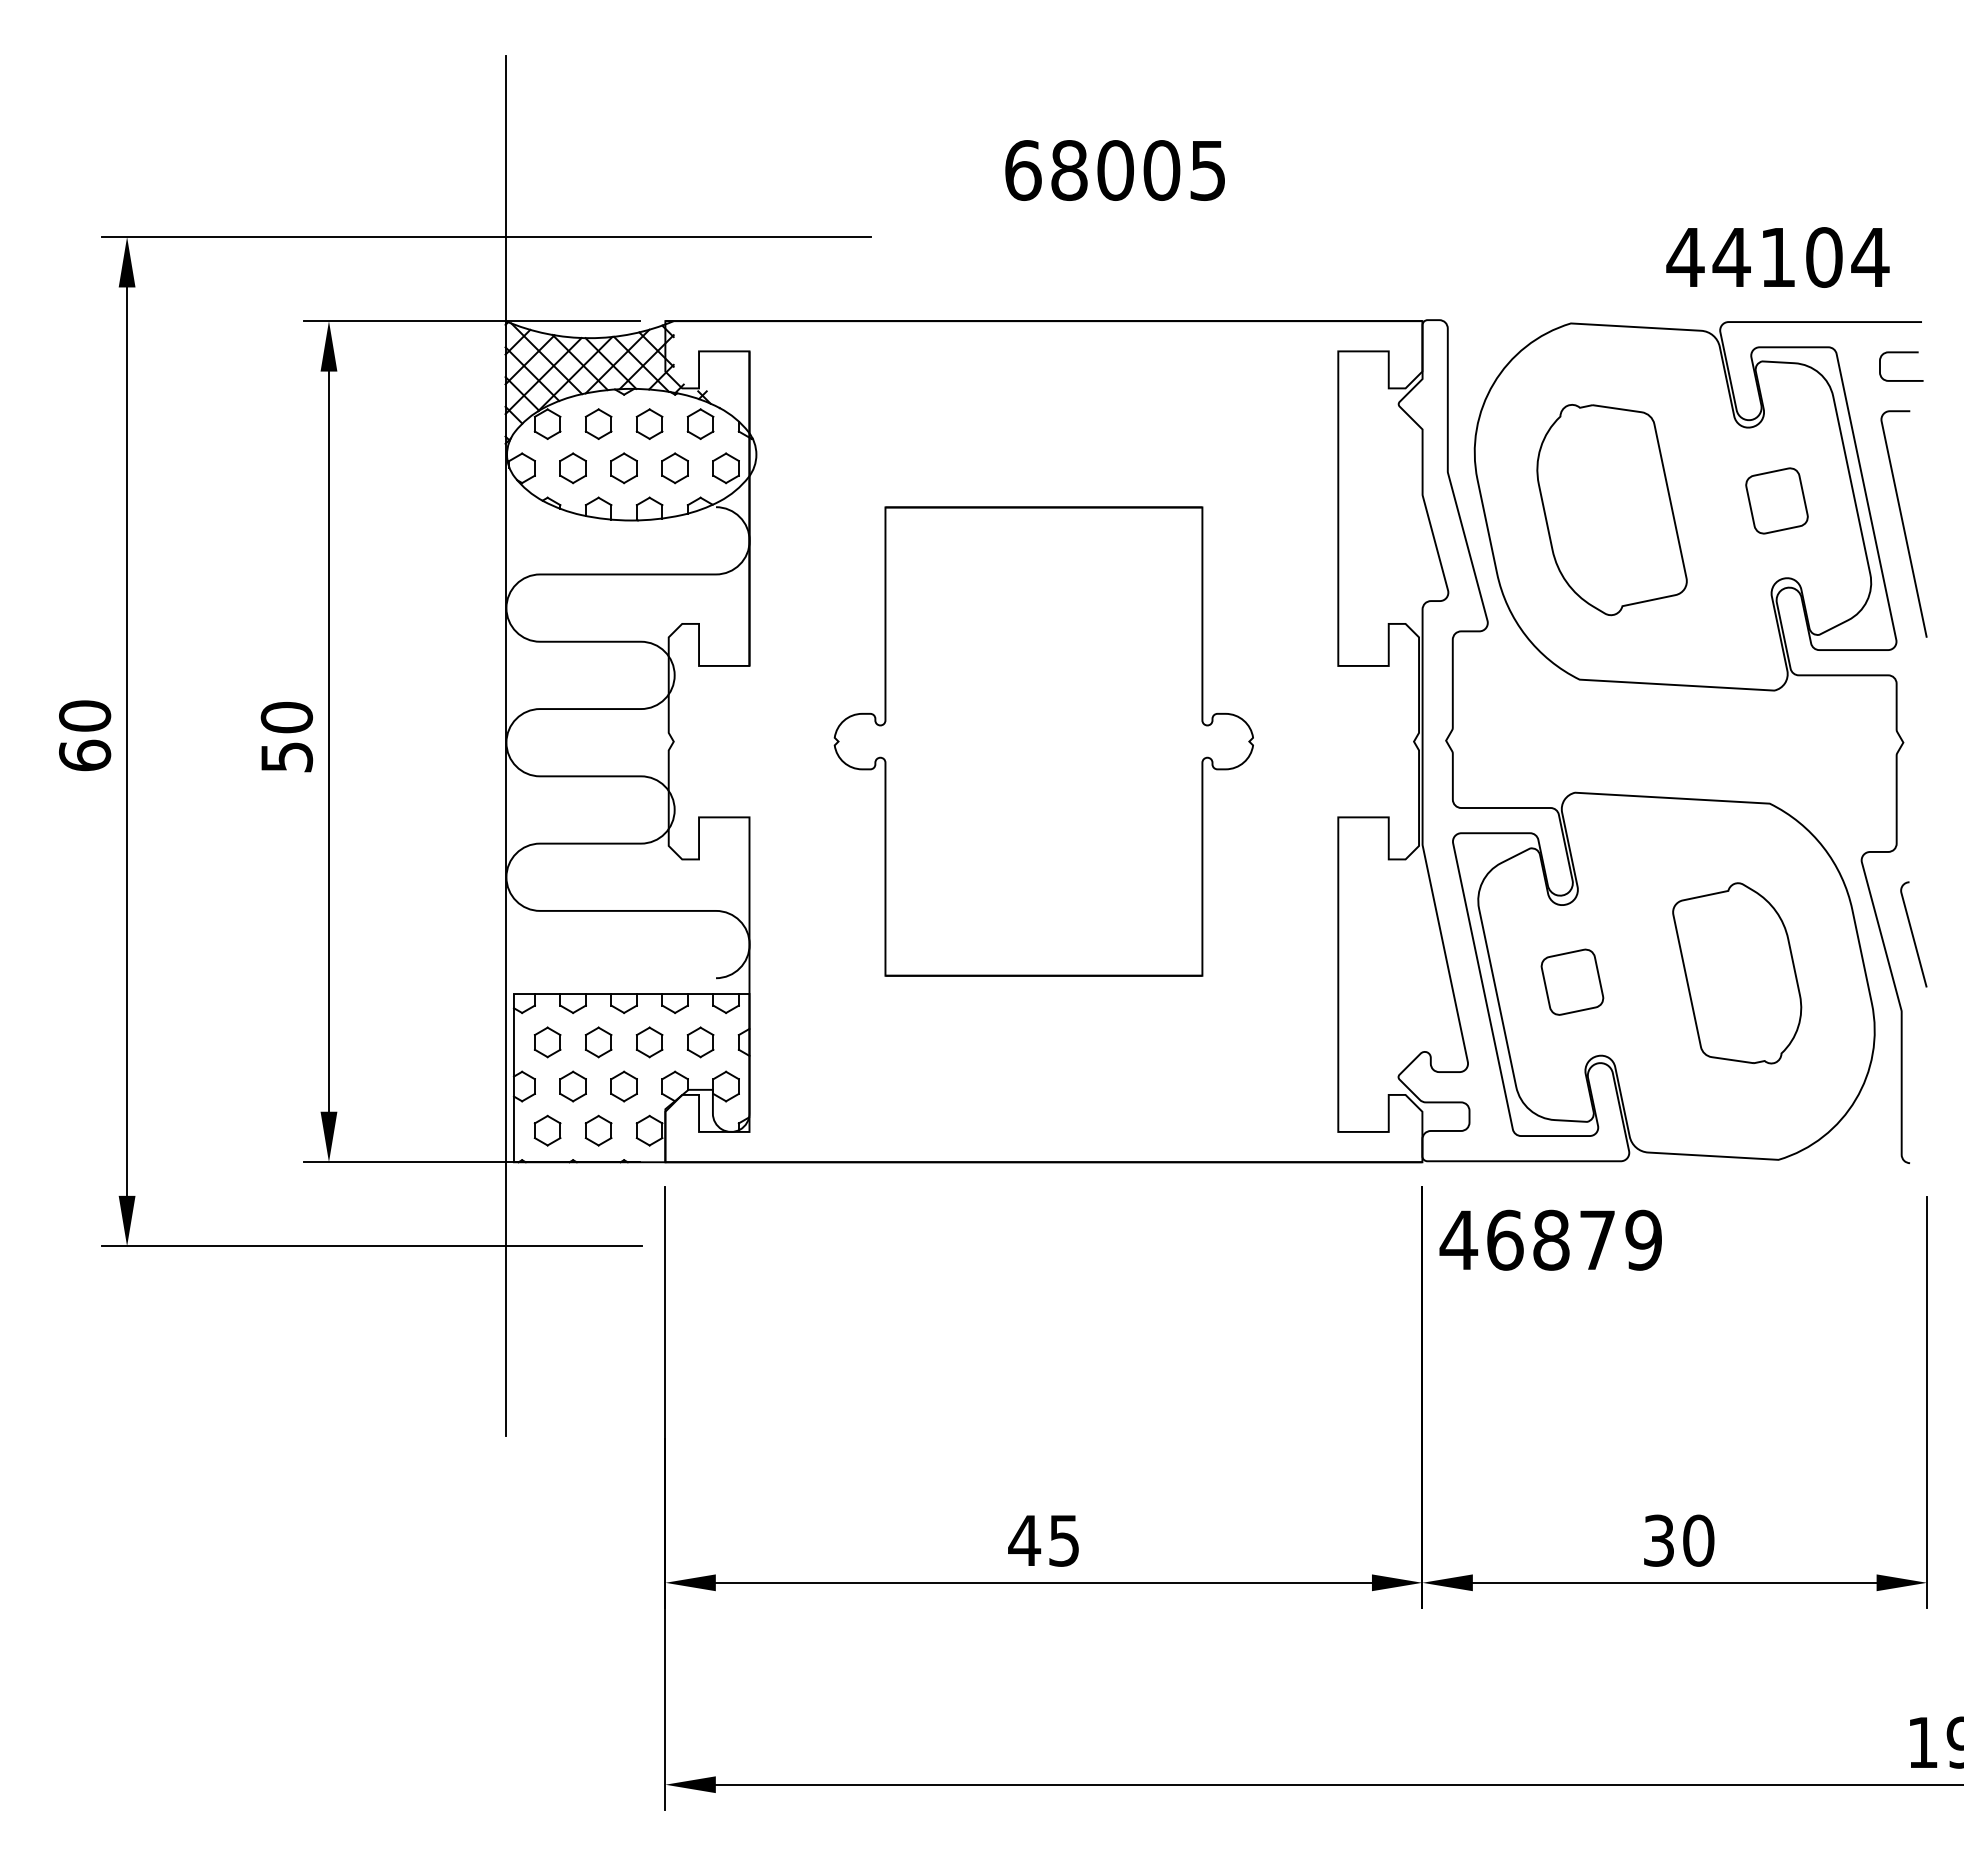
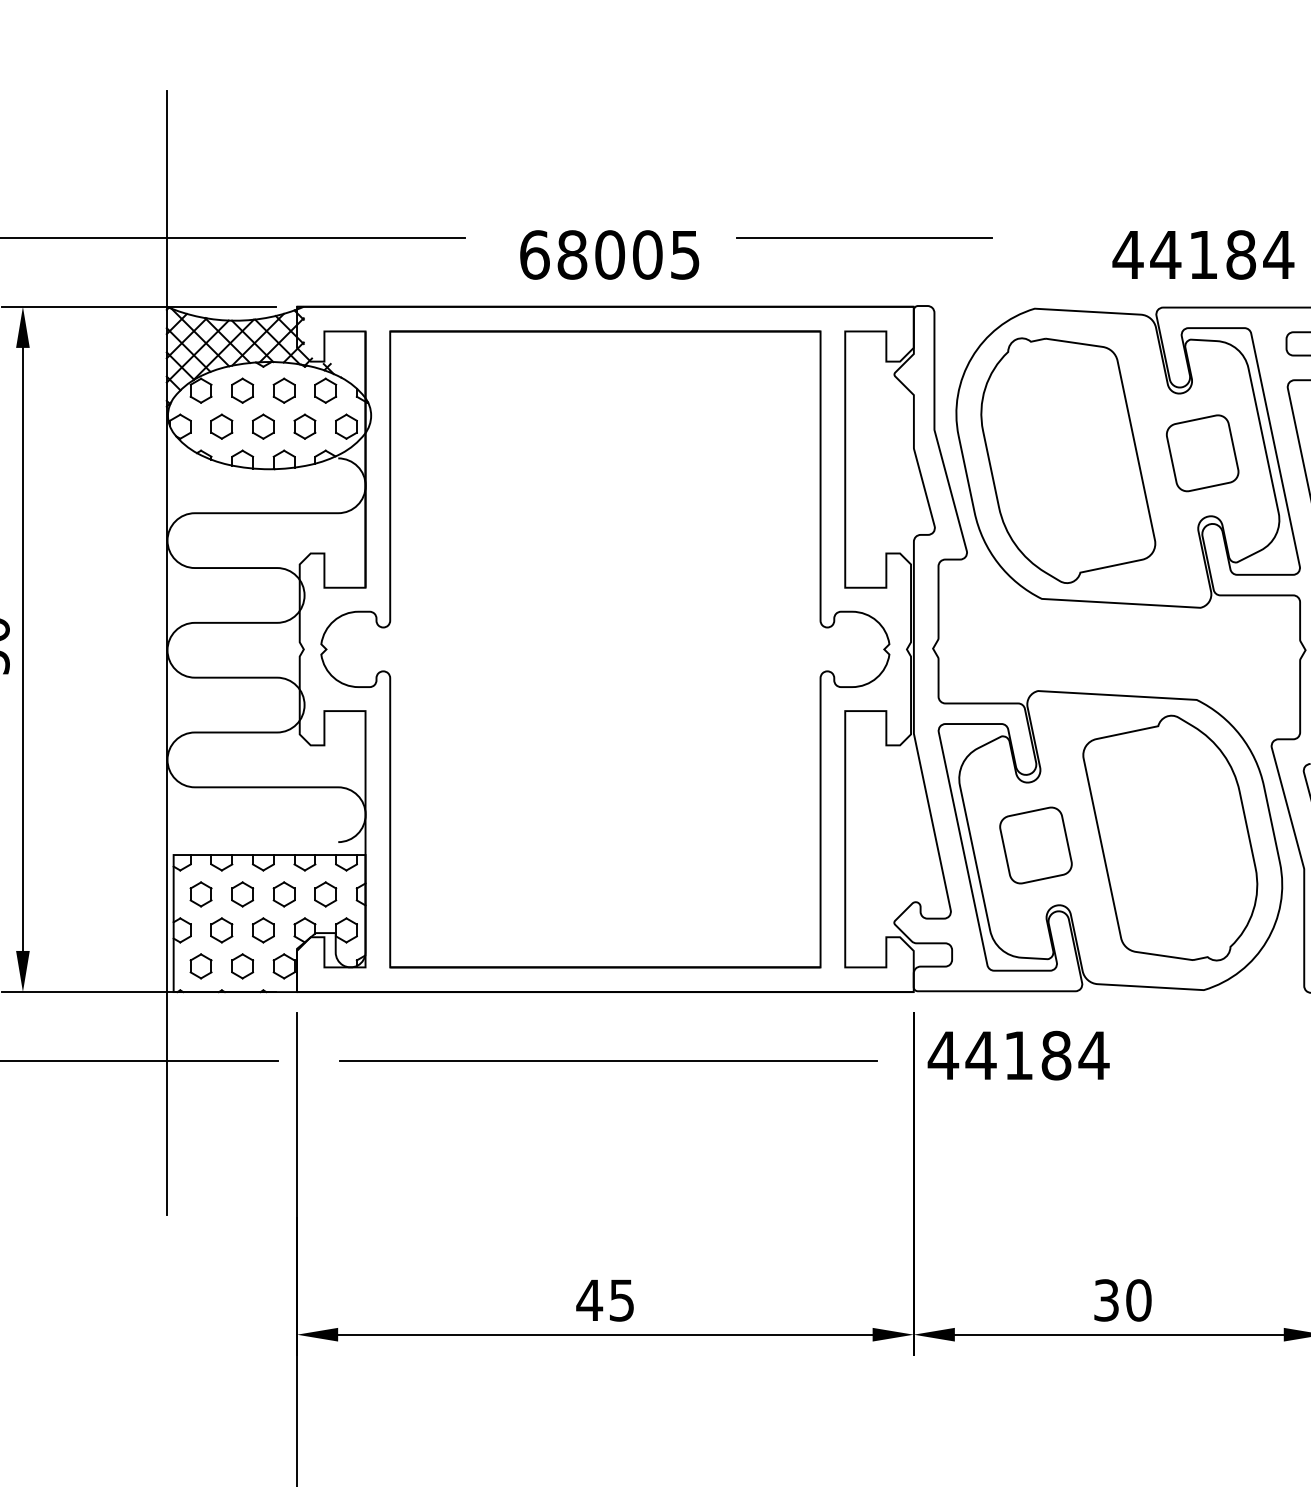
text: (1114, 170) -> (609, 254), moved
line: (1361, 236) -> (864, 237), added
text: (1824, 257) -> (1241, 254), 44104 -> 44184
part: (1776, 500) -> (1202, 452), size x1.43
part: (1611, 509) -> (1067, 460), size x1.43
part: (1043, 741) -> (605, 649), size x1.67
part: (1736, 973) -> (1169, 838), size x1.67
part: (1572, 981) -> (1036, 844), size x1.43
text: (1573, 1239) -> (1036, 1055), 46879 -> 44184
line: (1047, 1246) -> (608, 1060), added

